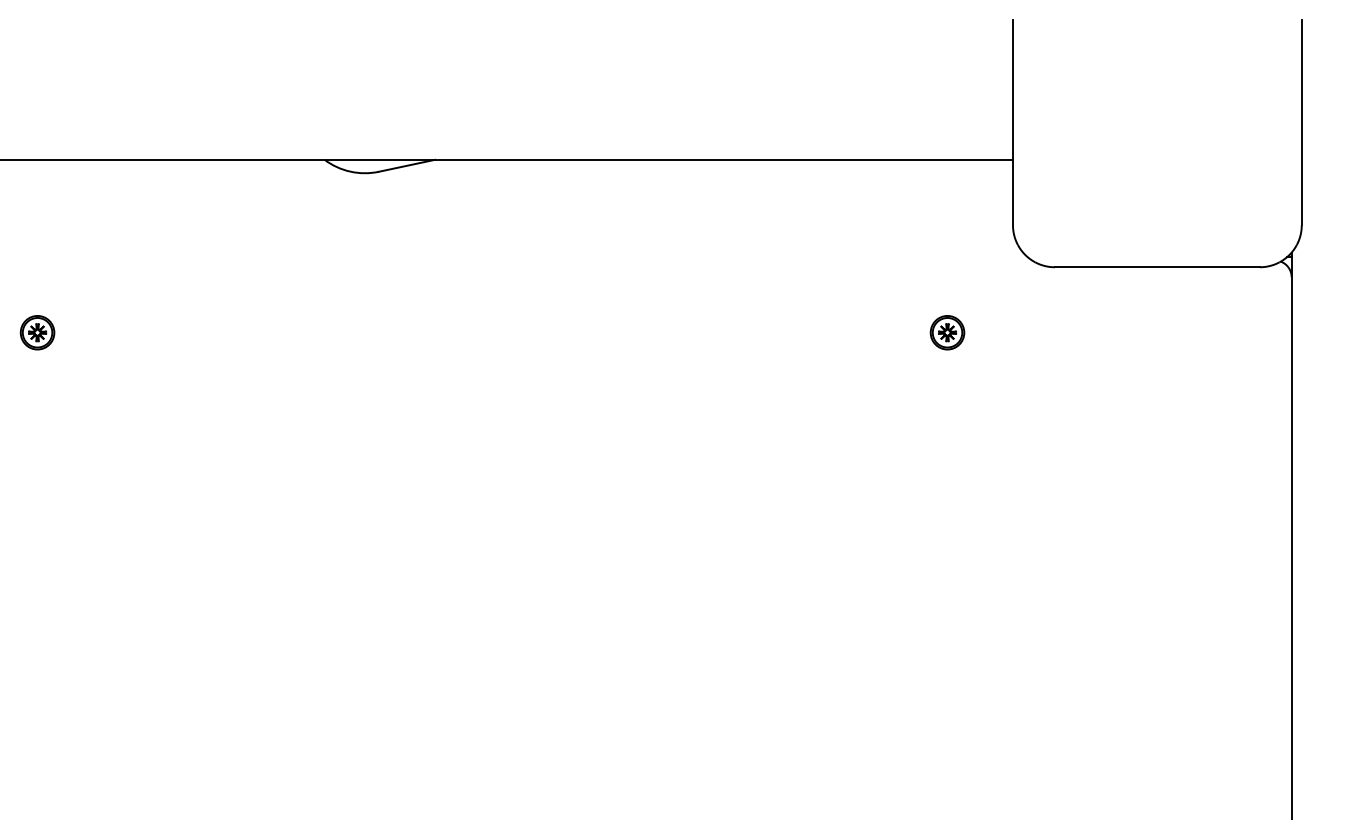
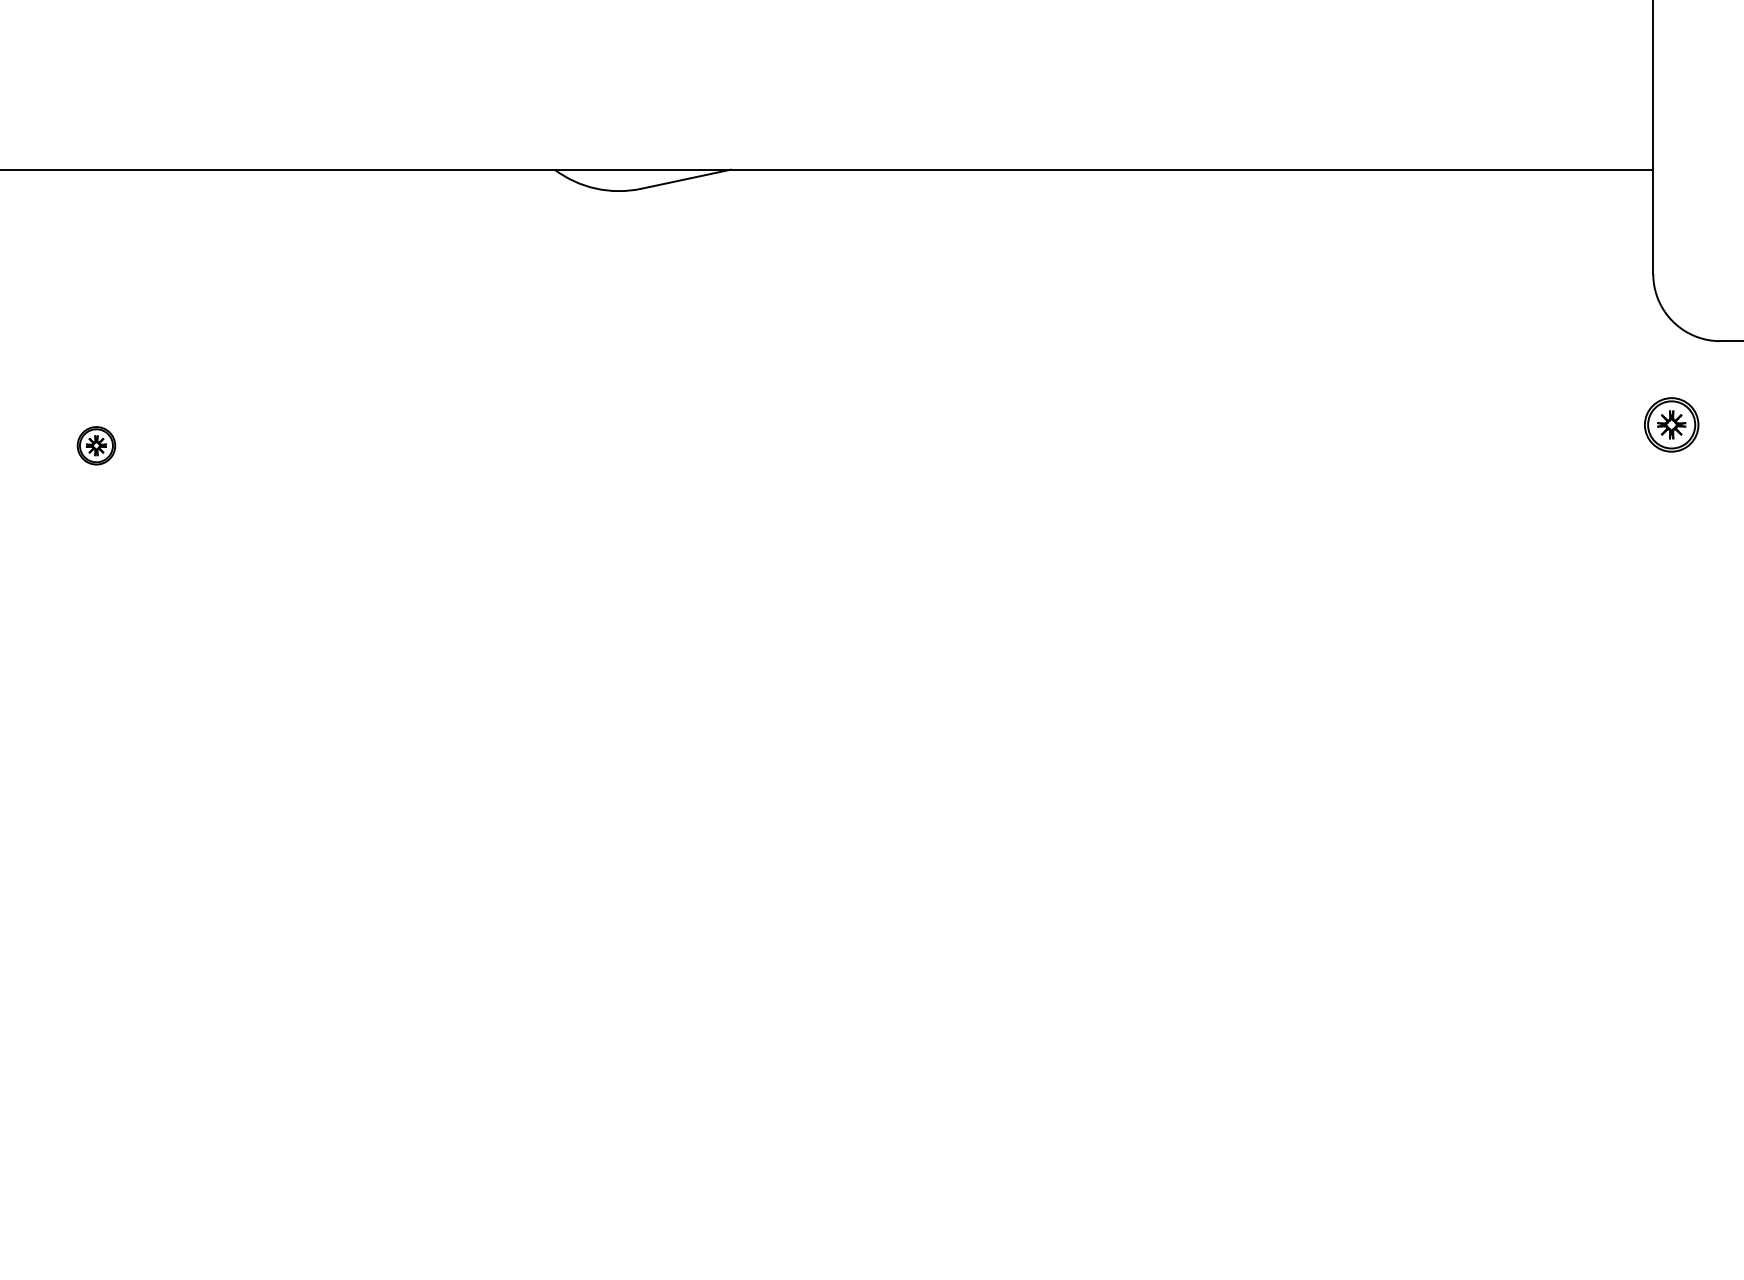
part: (37, 332) -> (96, 445), size x0.7
part: (947, 332) -> (1671, 424), moved

